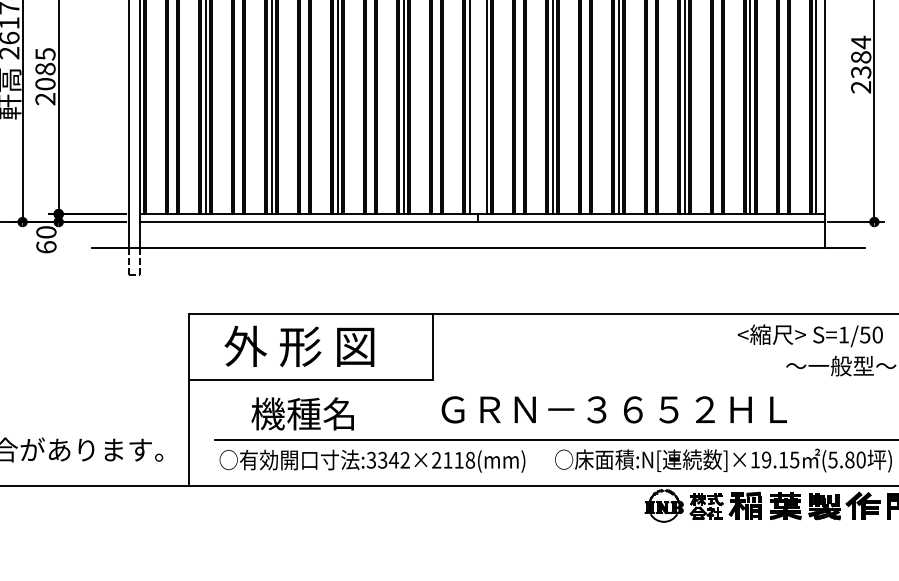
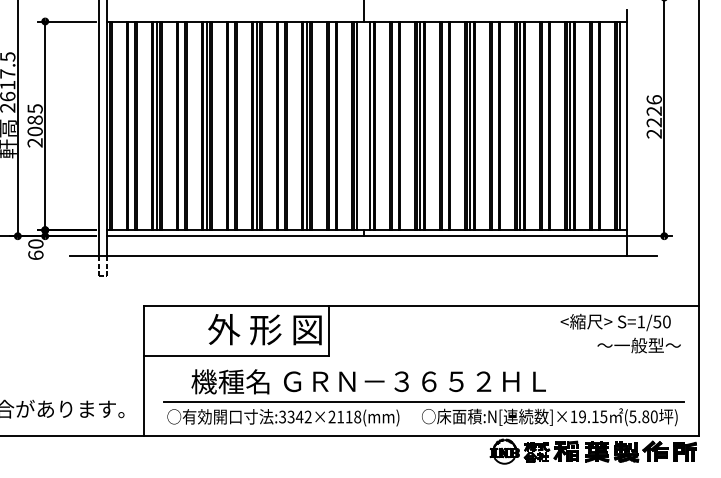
text: (860, 56) -> (653, 110), 2384 -> 2226
text: (298, 346) -> (264, 329), moved
text: (613, 409) -> (414, 381), moved

